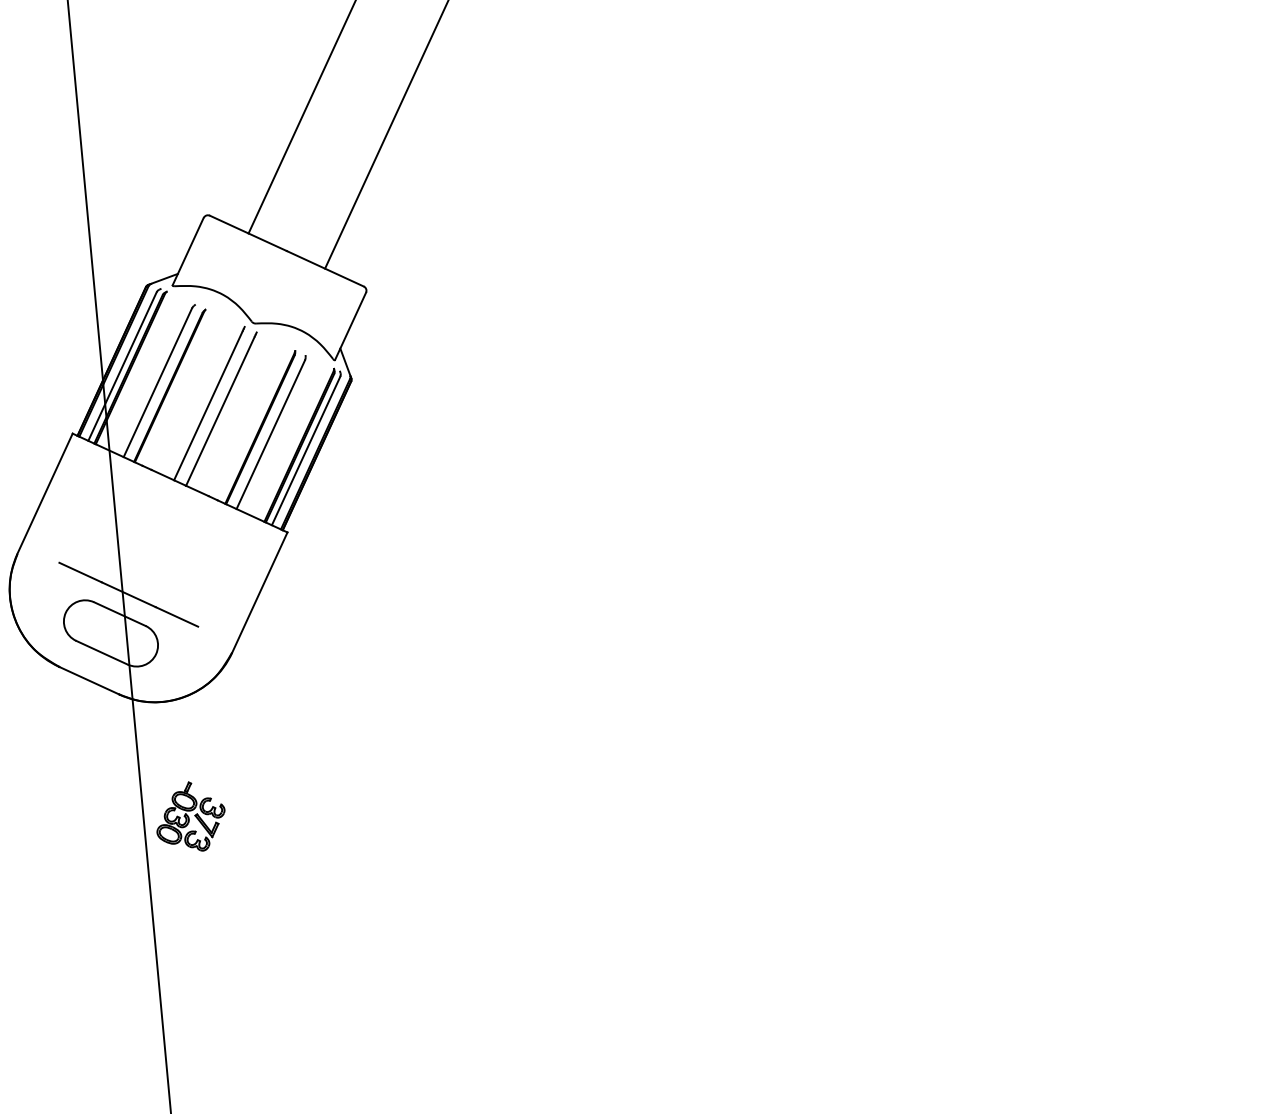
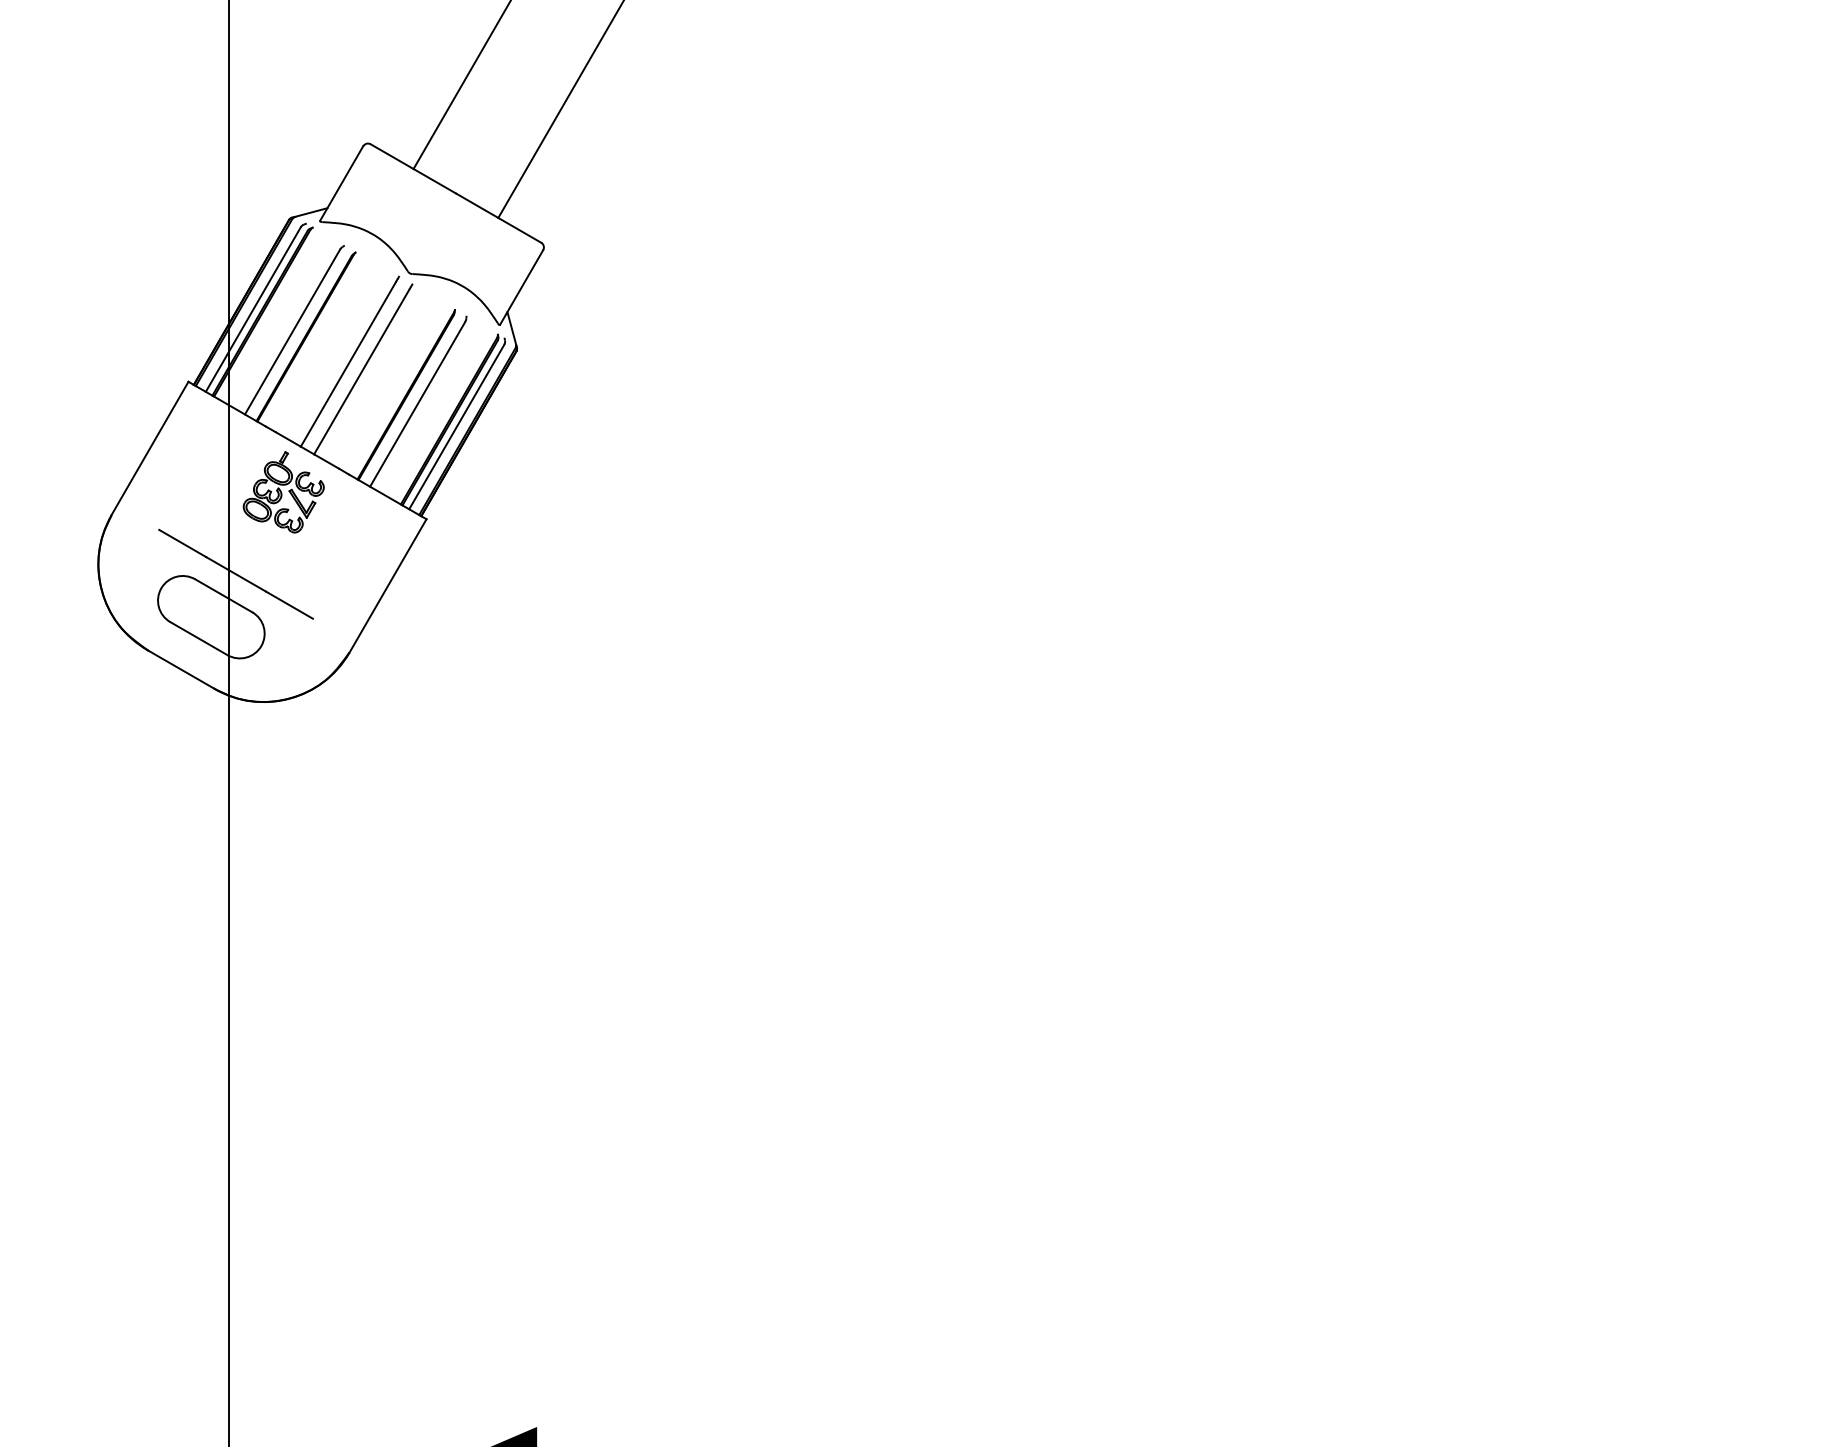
part: (190, 817) -> (283, 492), moved

